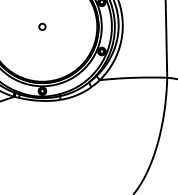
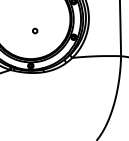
circle: (42, 26) -> (35, 30), moved

